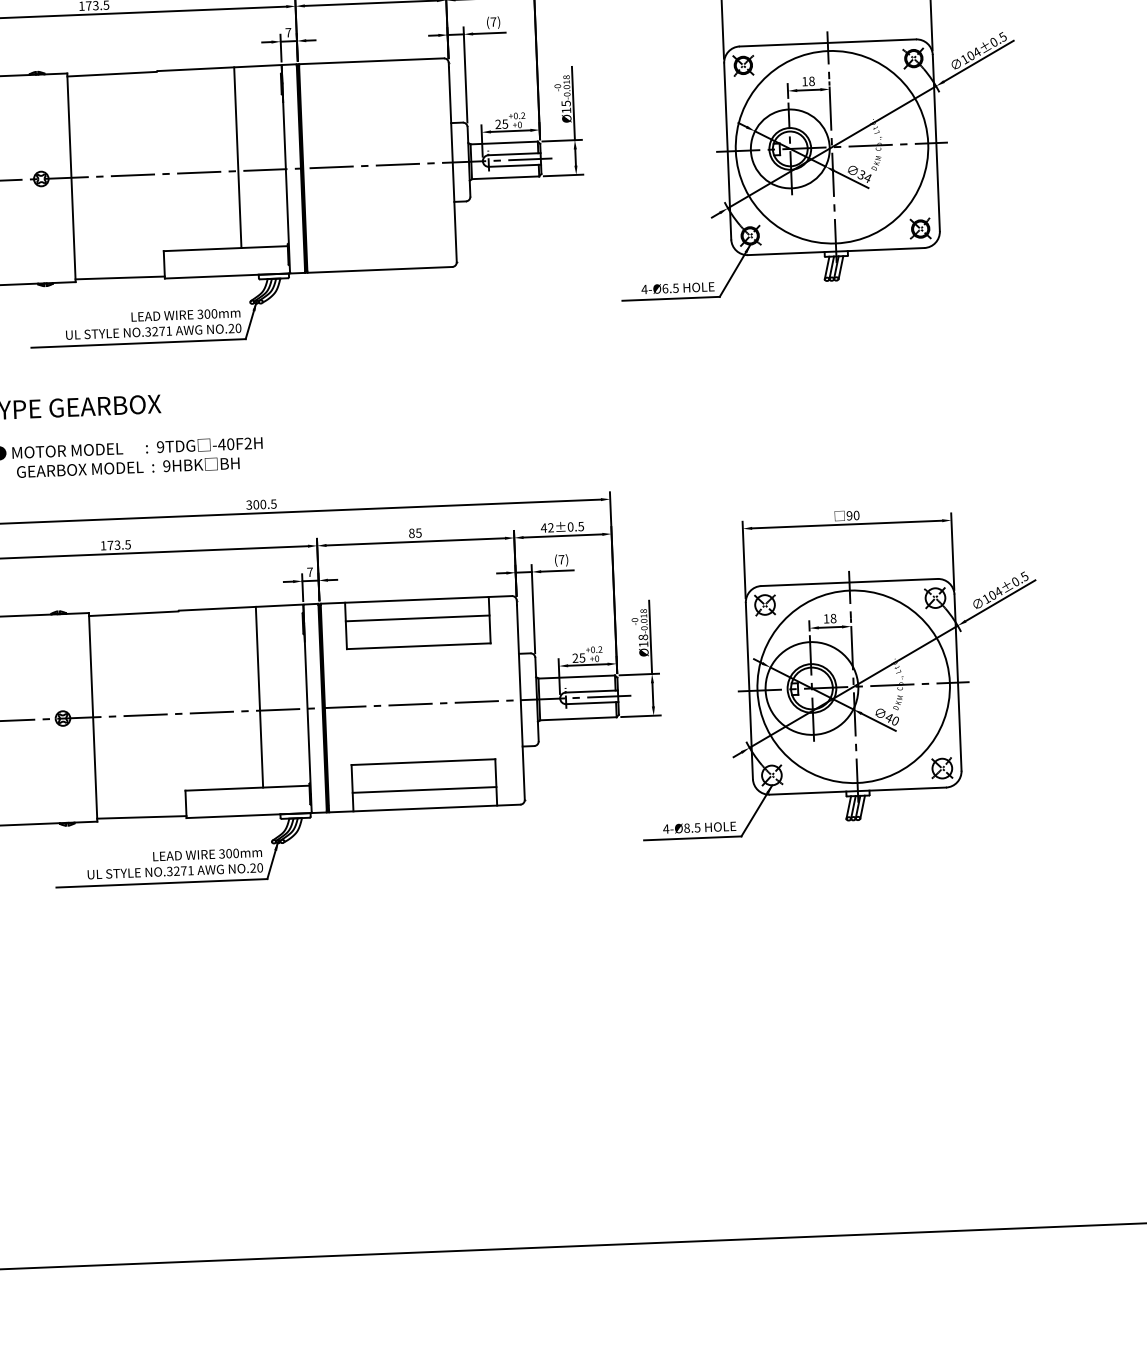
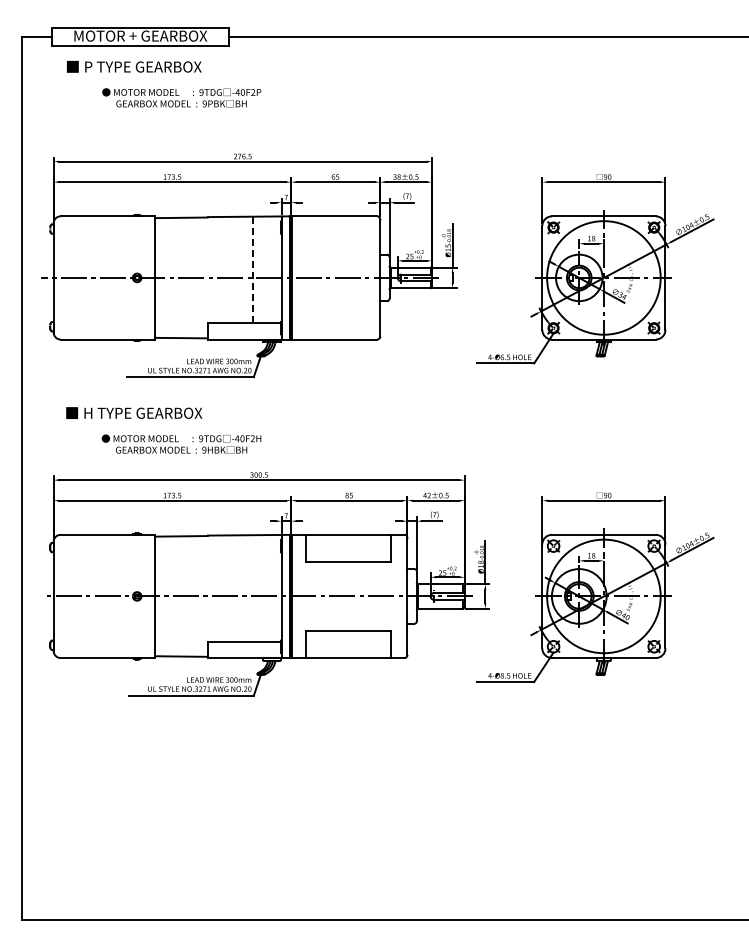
line: (237, 158) -> (253, 270), solid -> dashed
line: (417, 617) -> (348, 545), removed
line: (259, 697) -> (253, 588), removed
line: (424, 790) -> (348, 647), removed

